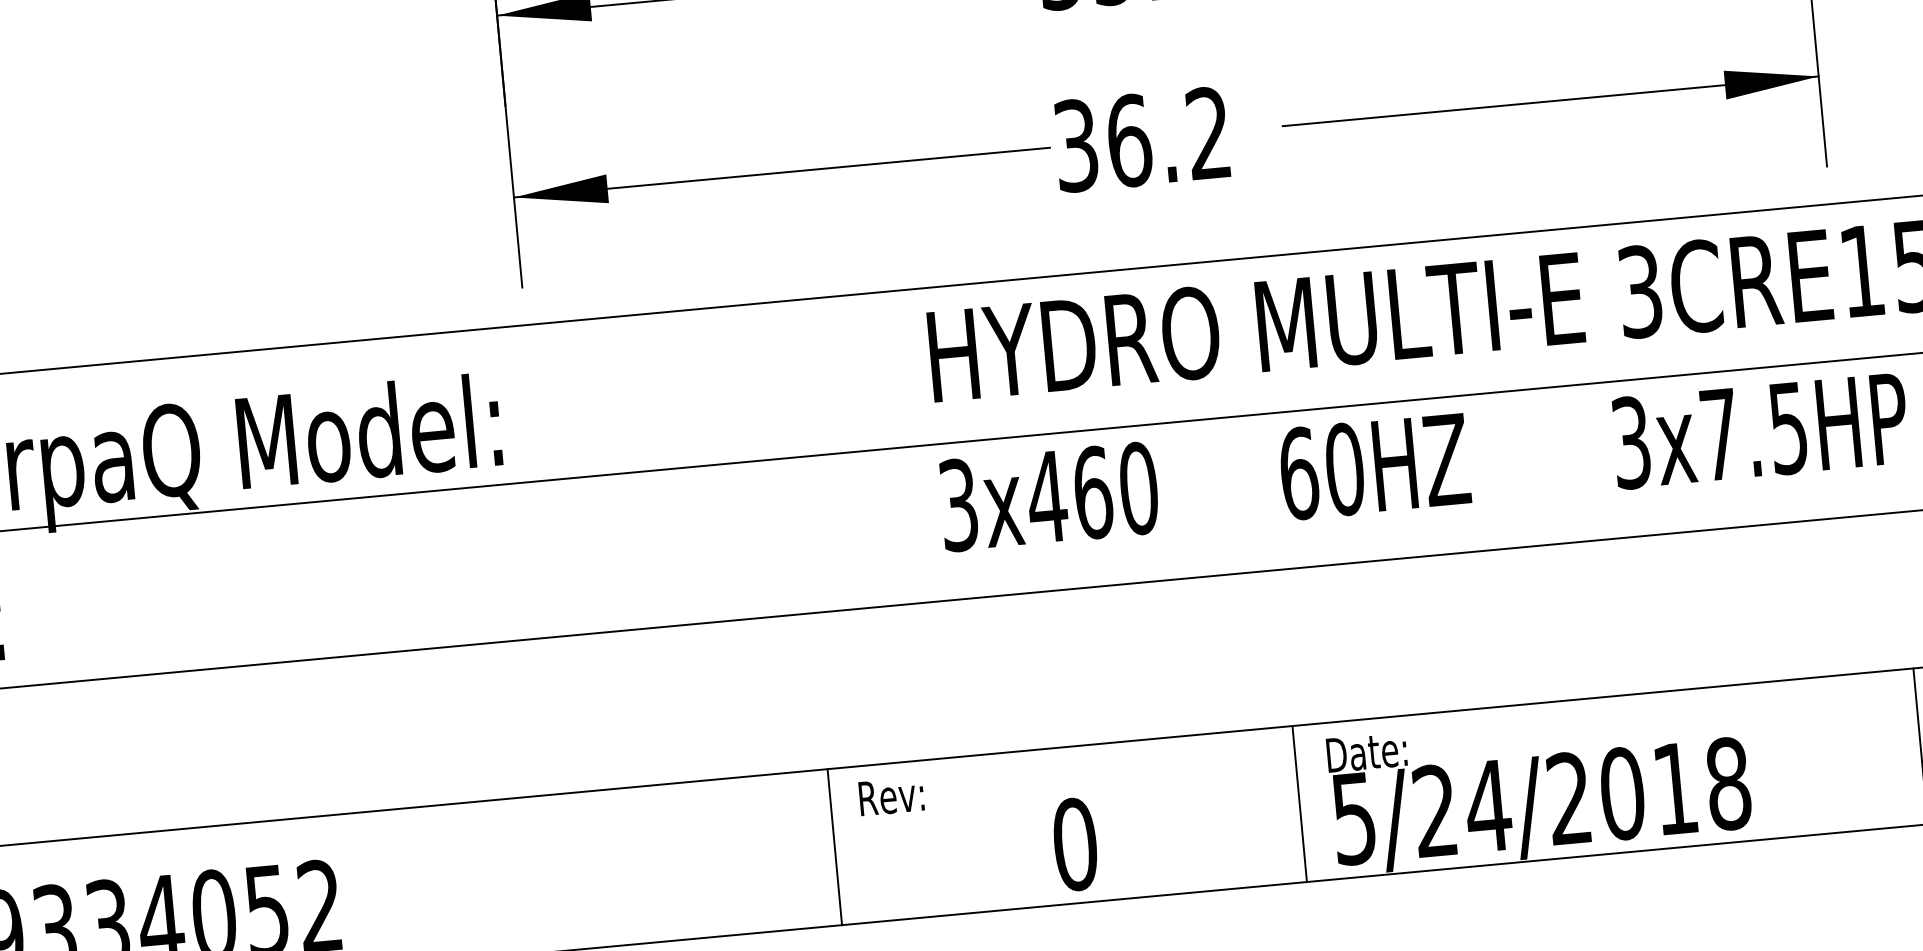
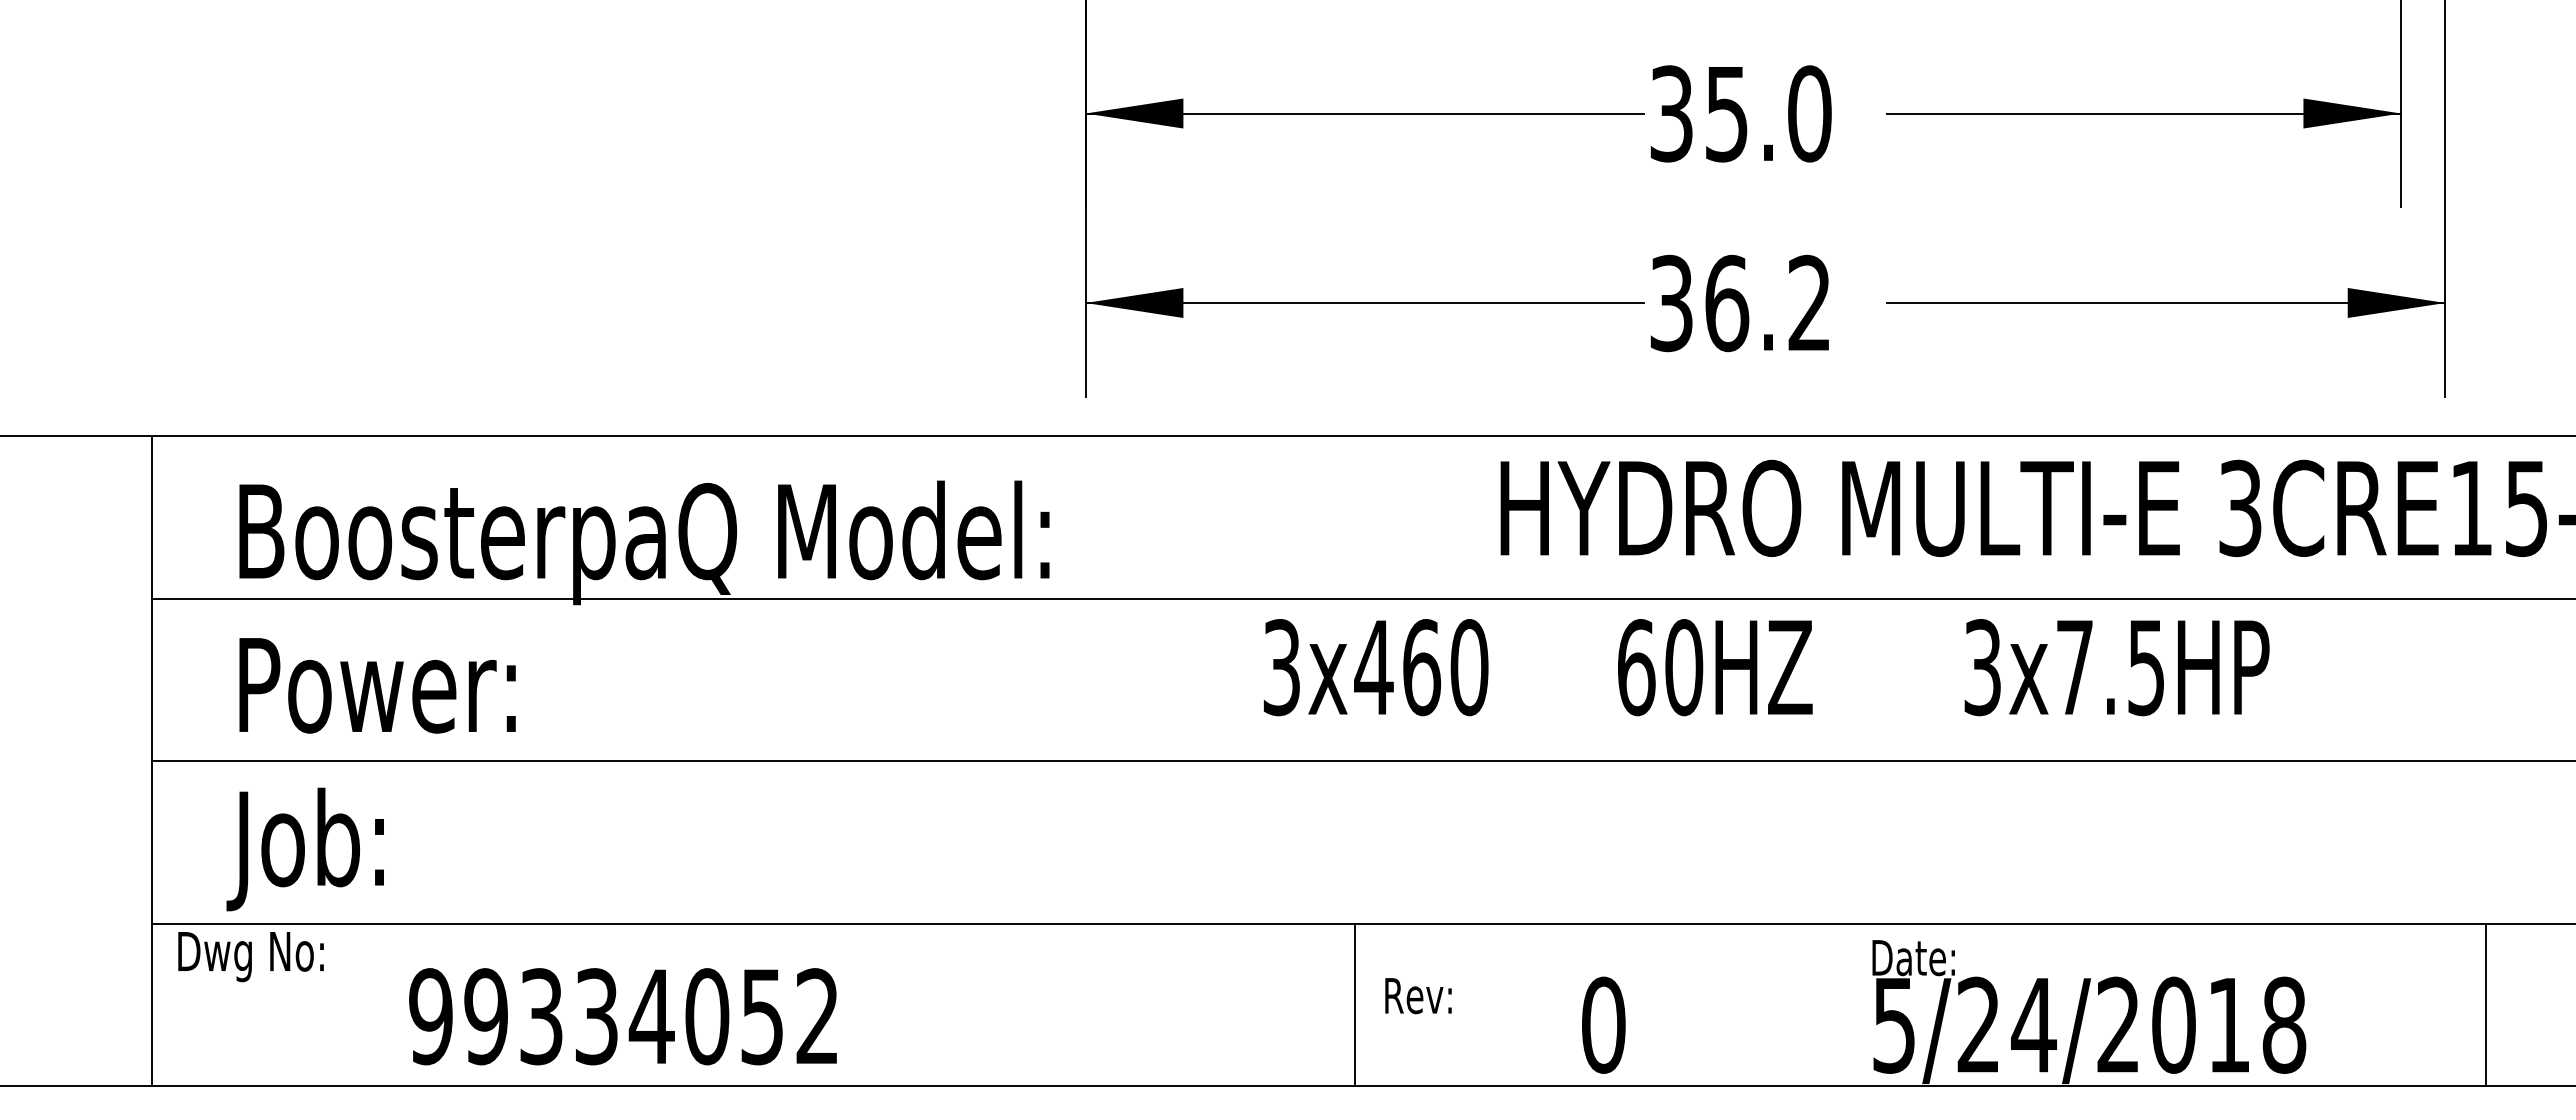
text: (1423, 462) -> (1766, 667), moved
text: (891, 796) -> (1418, 996), moved
line: (1299, 803) -> (1839, 1004), removed

